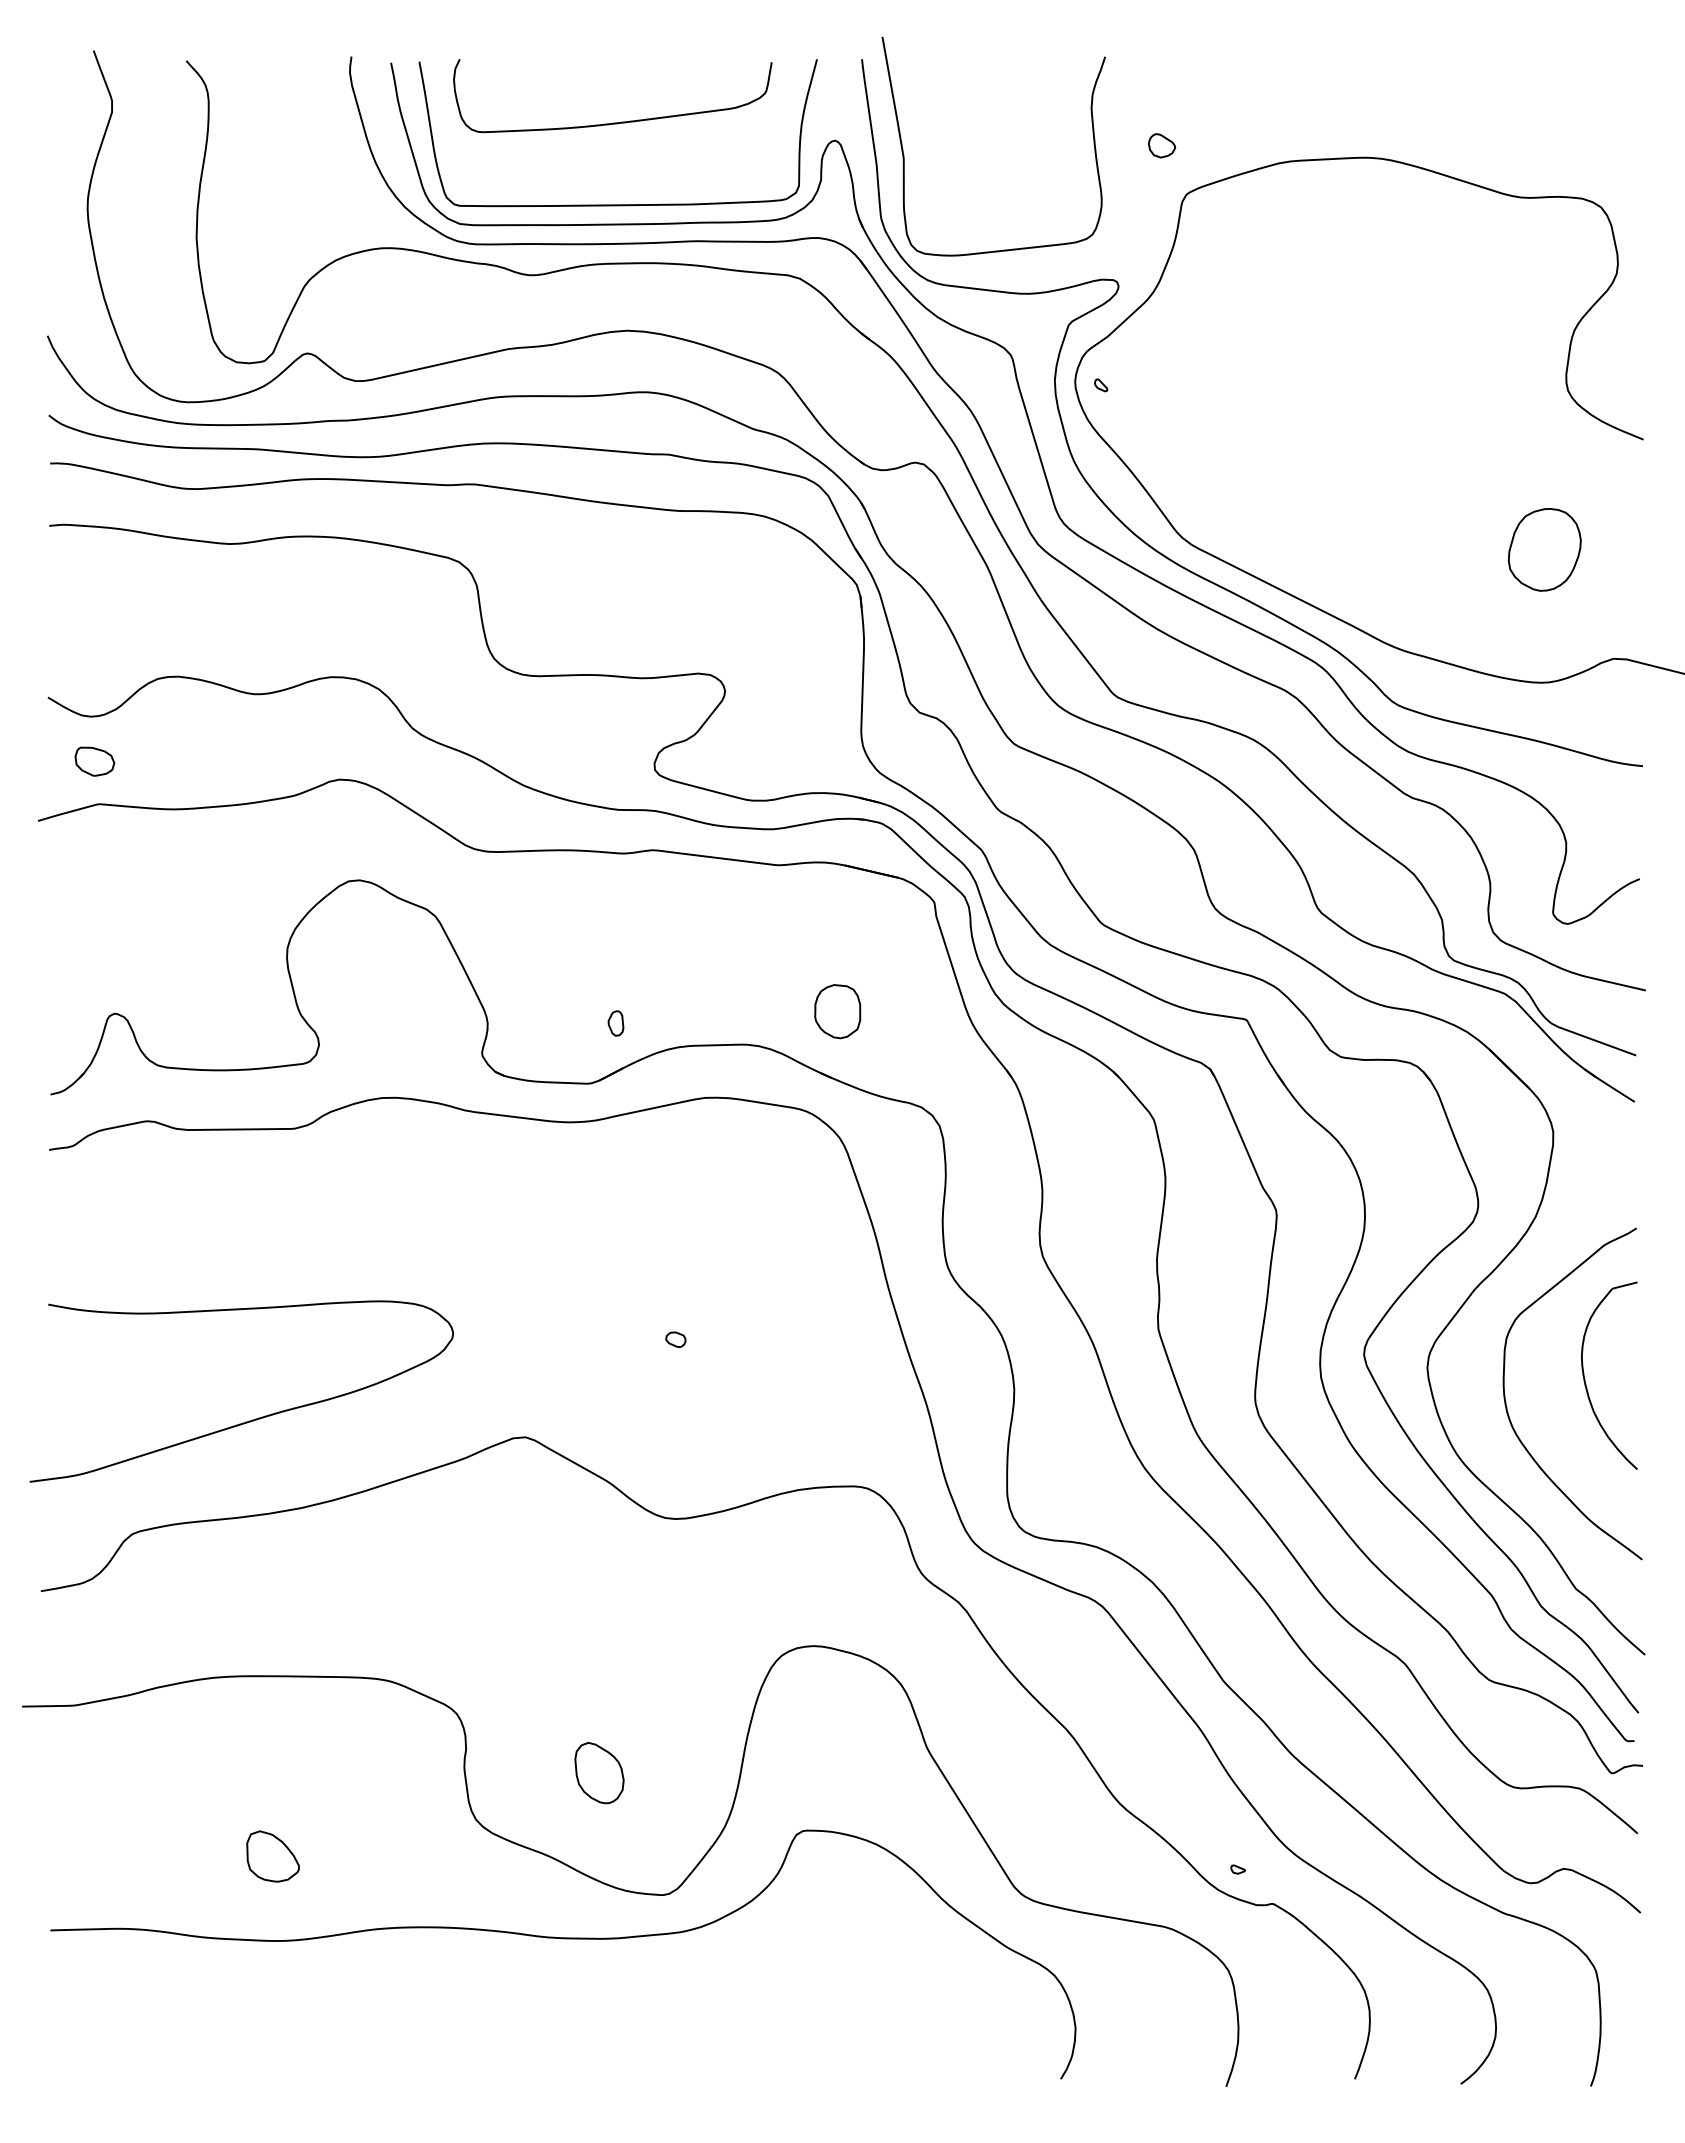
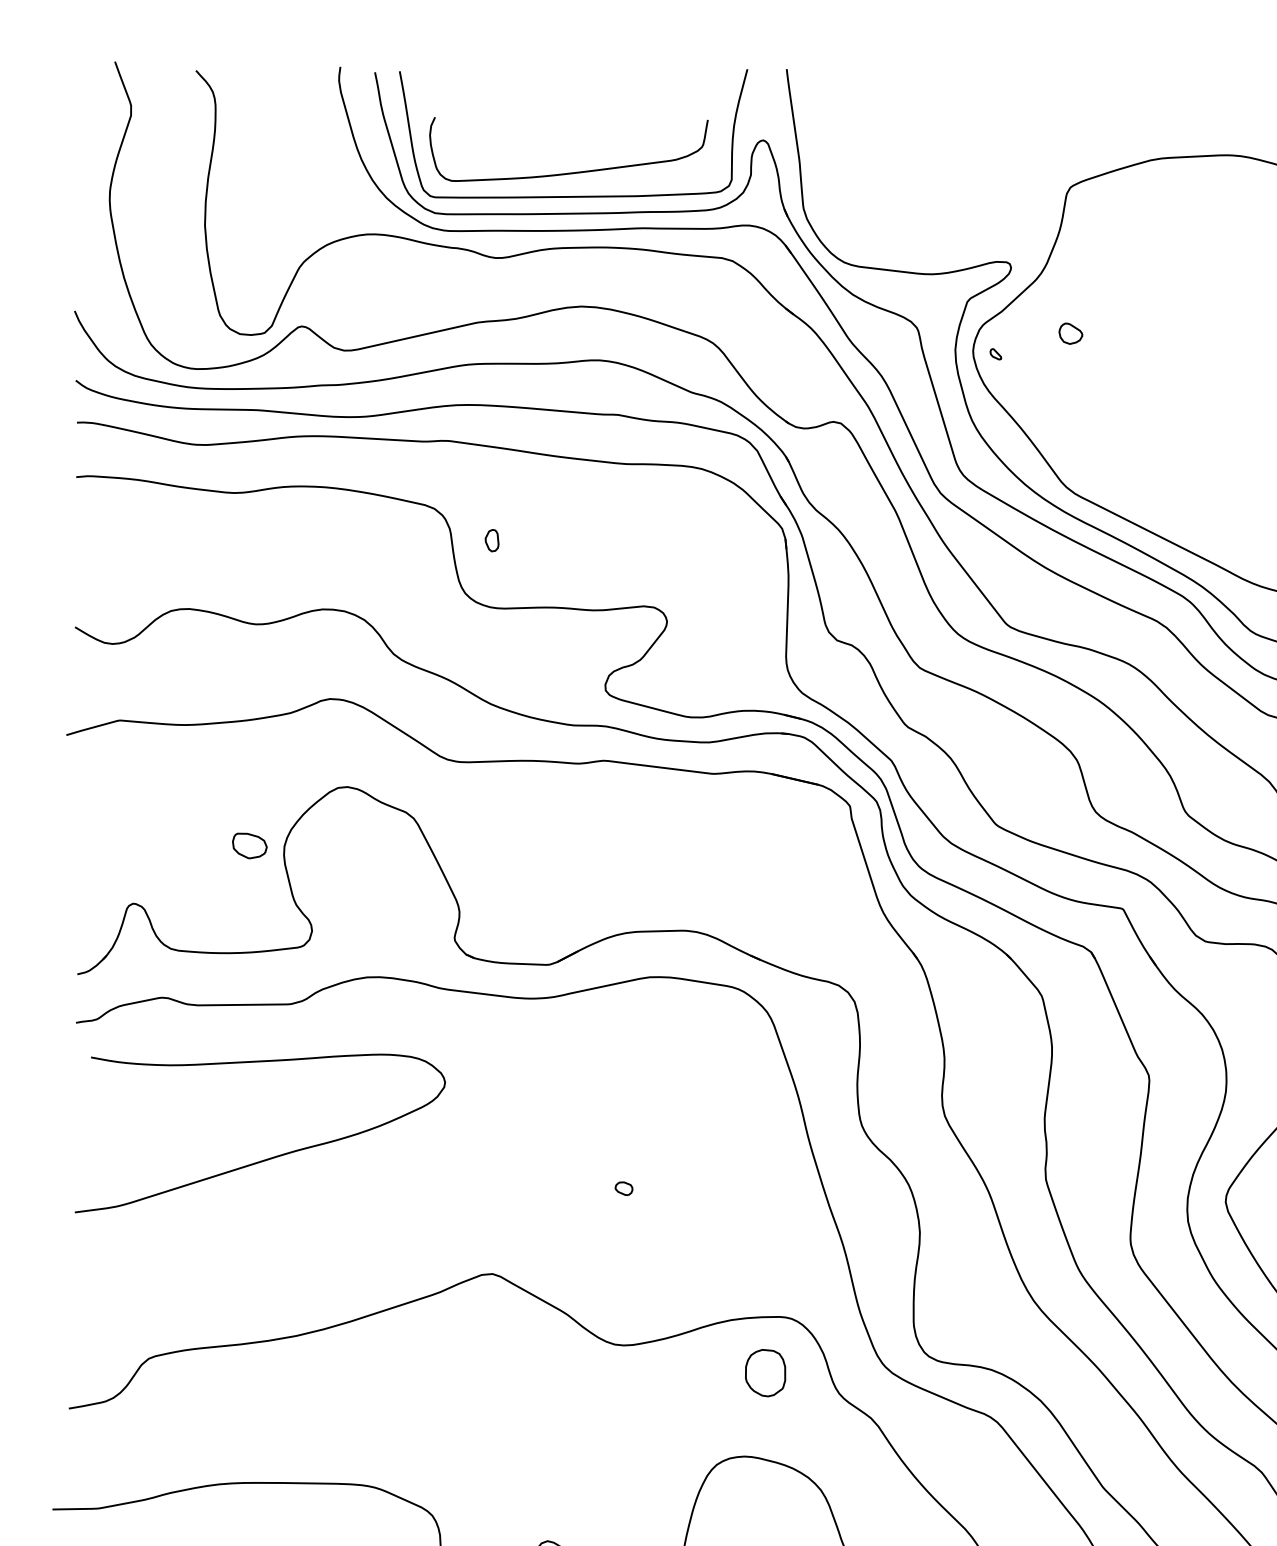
curve: (612, 122) -> (568, 172), moved
part: (1162, 145) -> (1071, 333), moved
curve: (904, 155) -> (823, 153), removed
part: (94, 761) -> (249, 845), moved
part: (837, 1011) -> (765, 1372), moved
part: (615, 1023) -> (491, 540), moved
curve: (252, 1419) -> (269, 1157), moved

